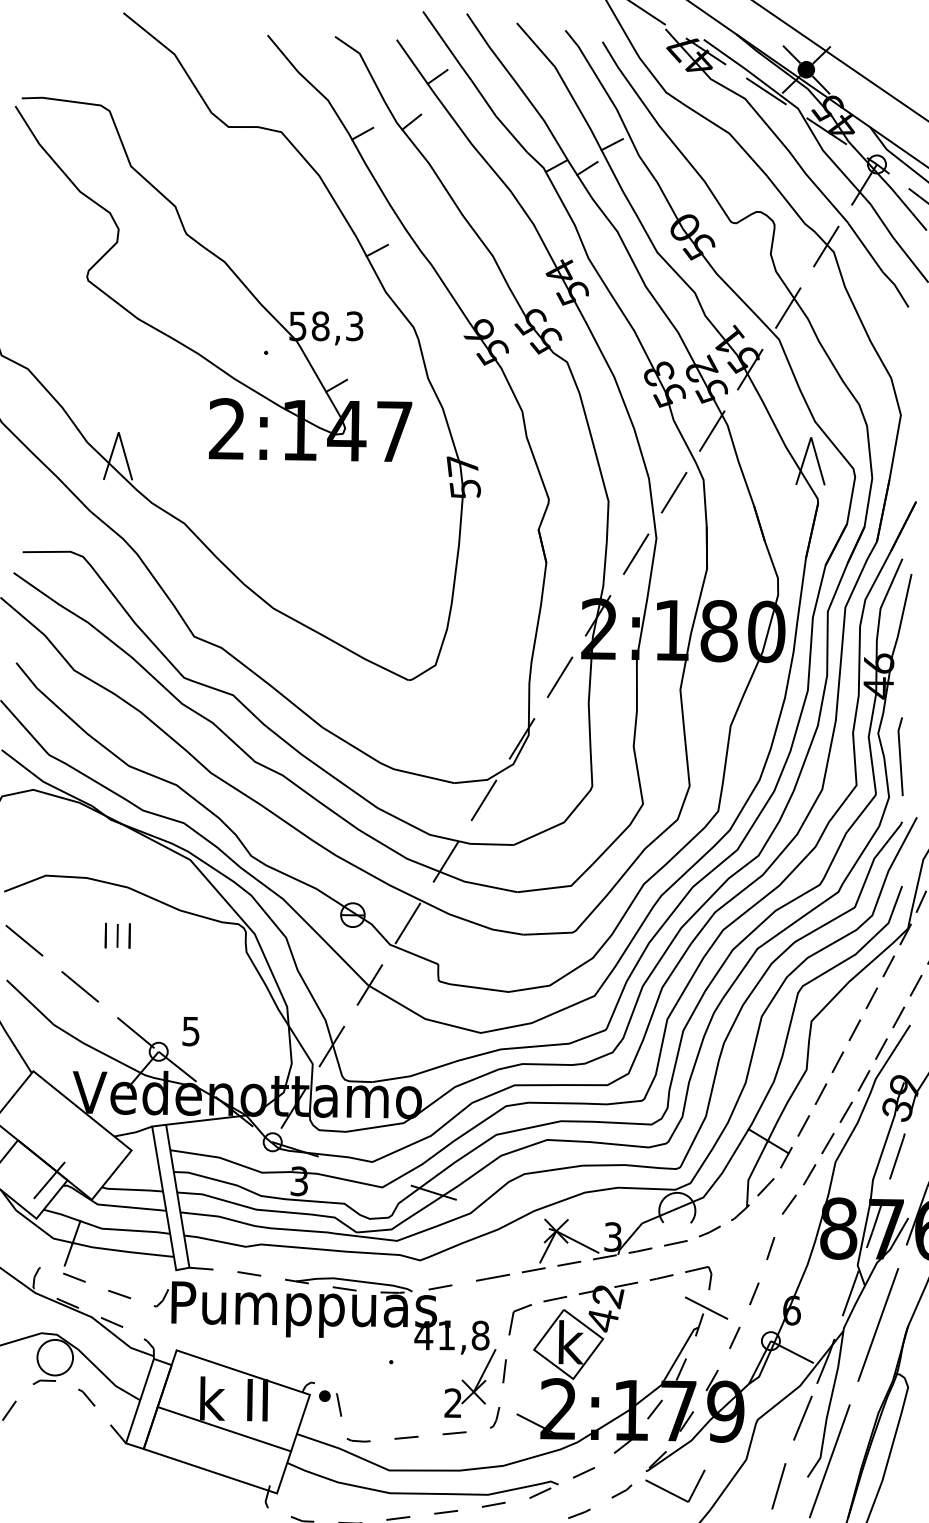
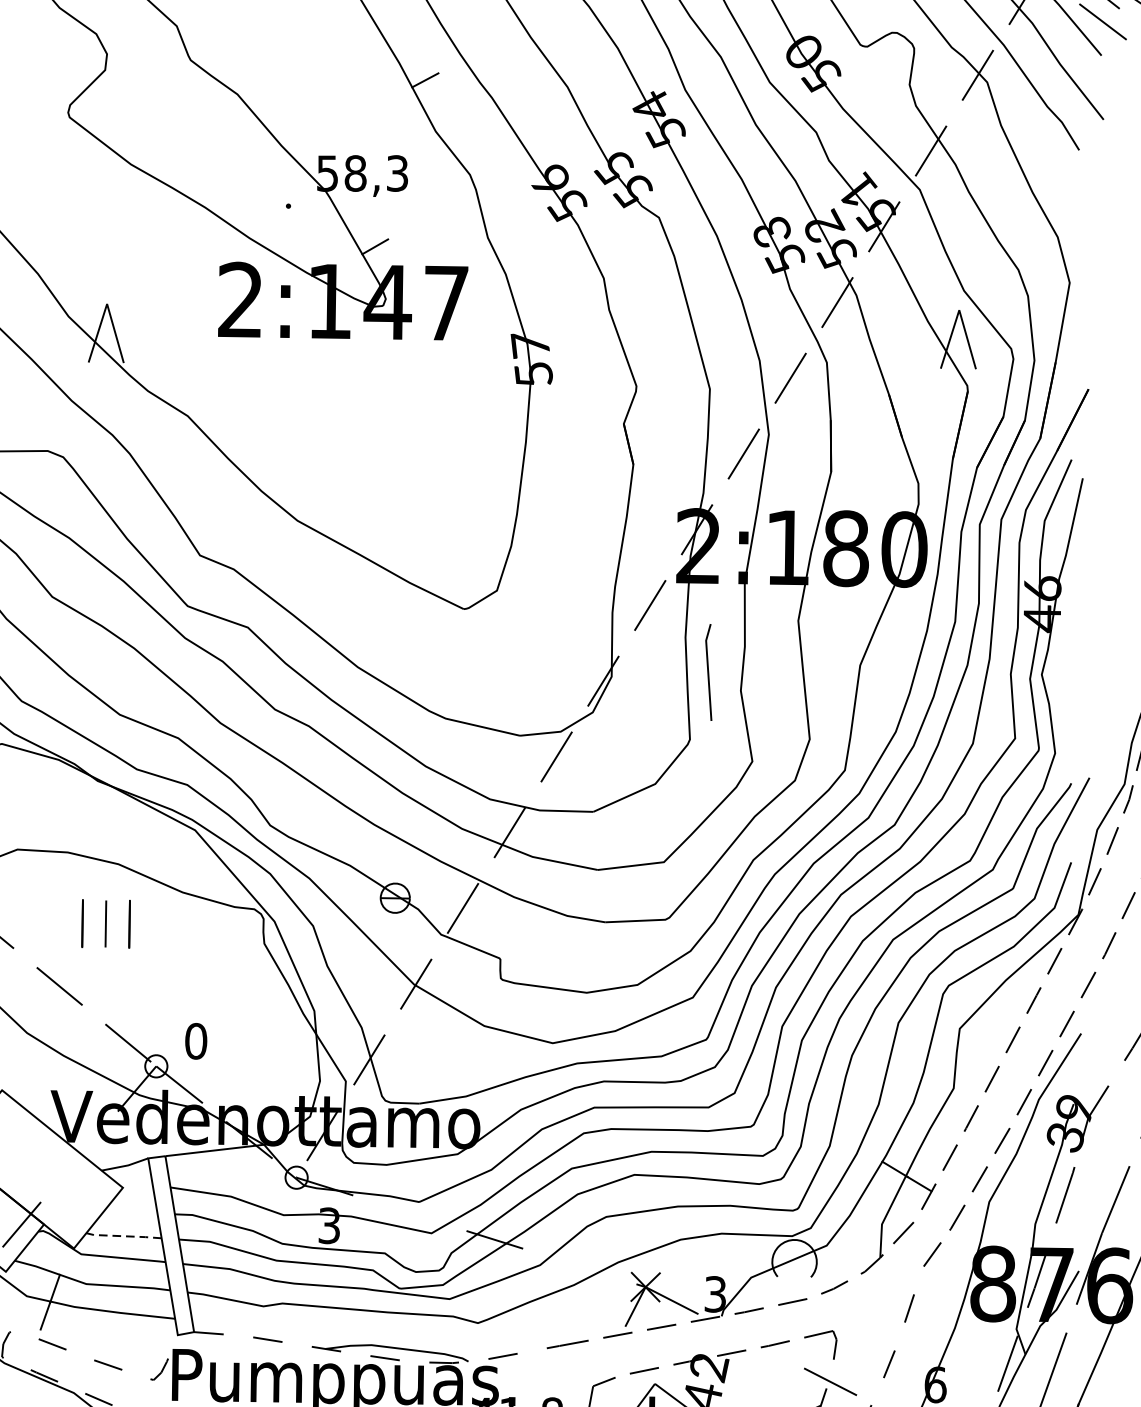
line: (900, 756) -> (708, 672), moved
part: (117, 935) -> (105, 923), size x1.6
text: (191, 1031) -> (196, 1041), 5 -> 0
line: (132, 1189) -> (124, 1235), solid -> dashed

